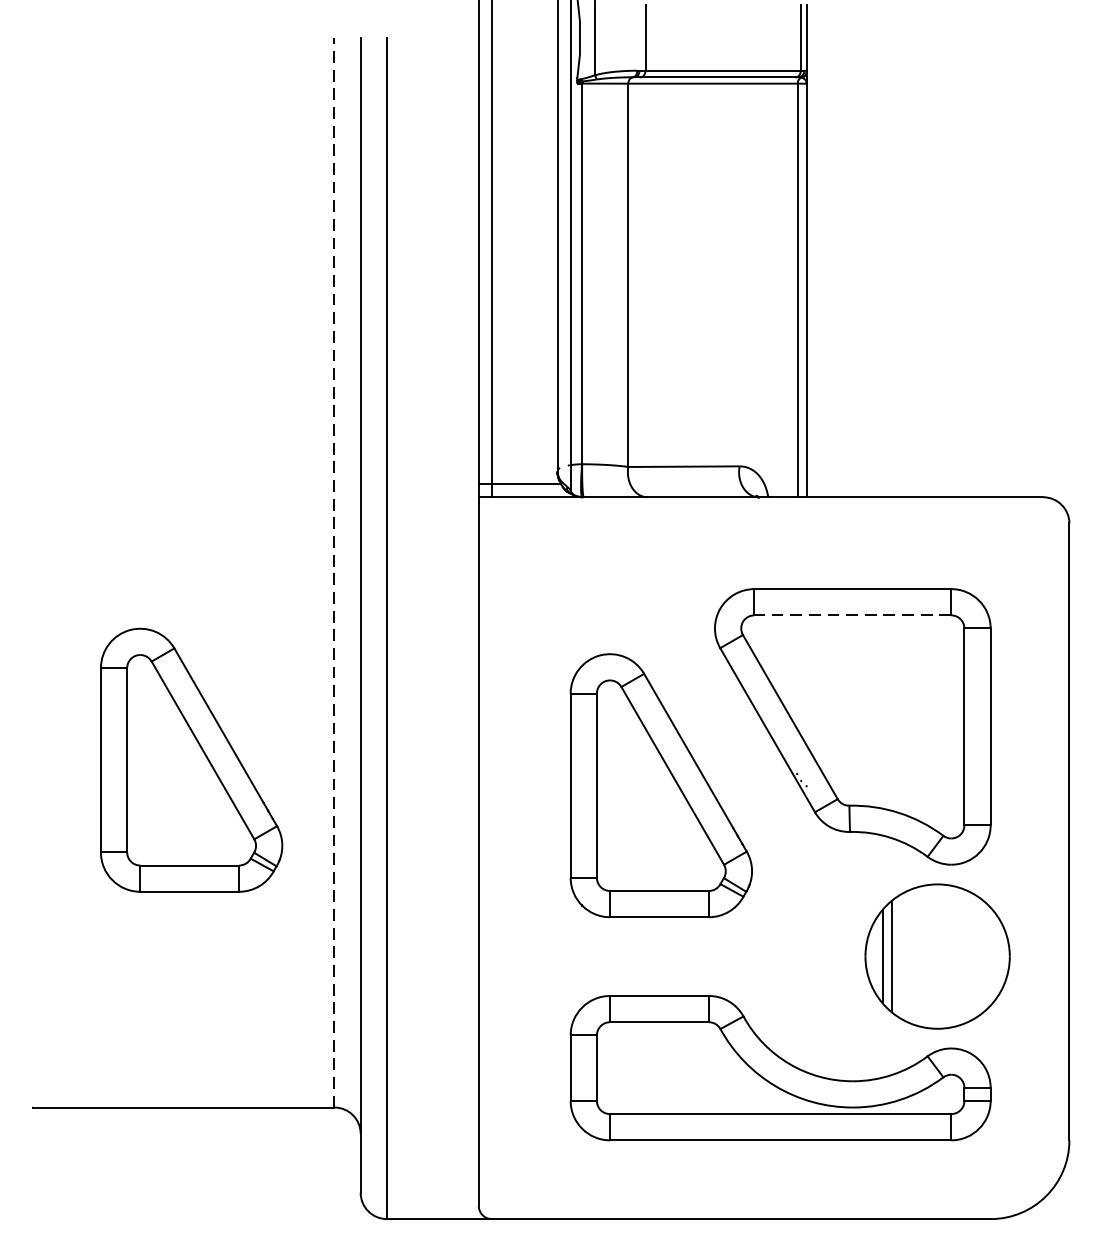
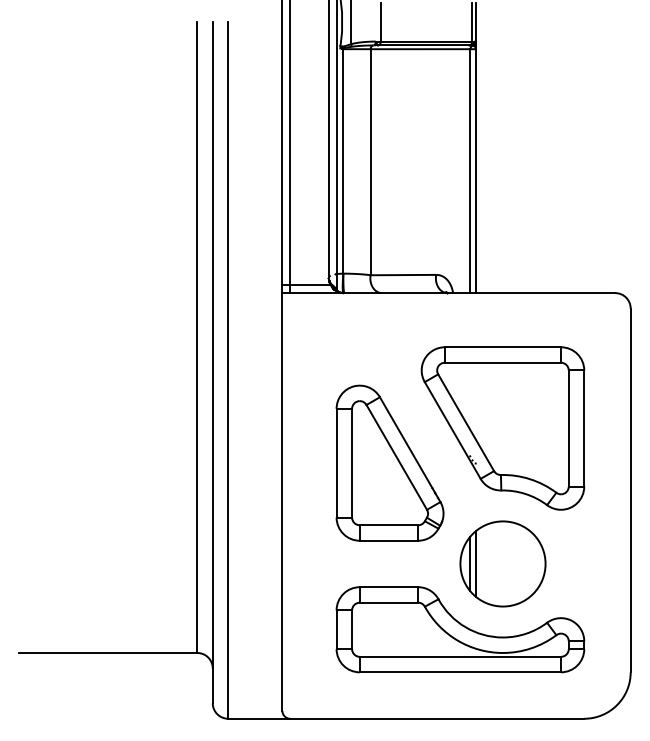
line: (334, 572) -> (197, 337), dashed -> solid
line: (852, 614) -> (502, 362), dashed -> solid
part: (190, 759) -> (112, 447), removed
part: (936, 955) -> (502, 563), moved

